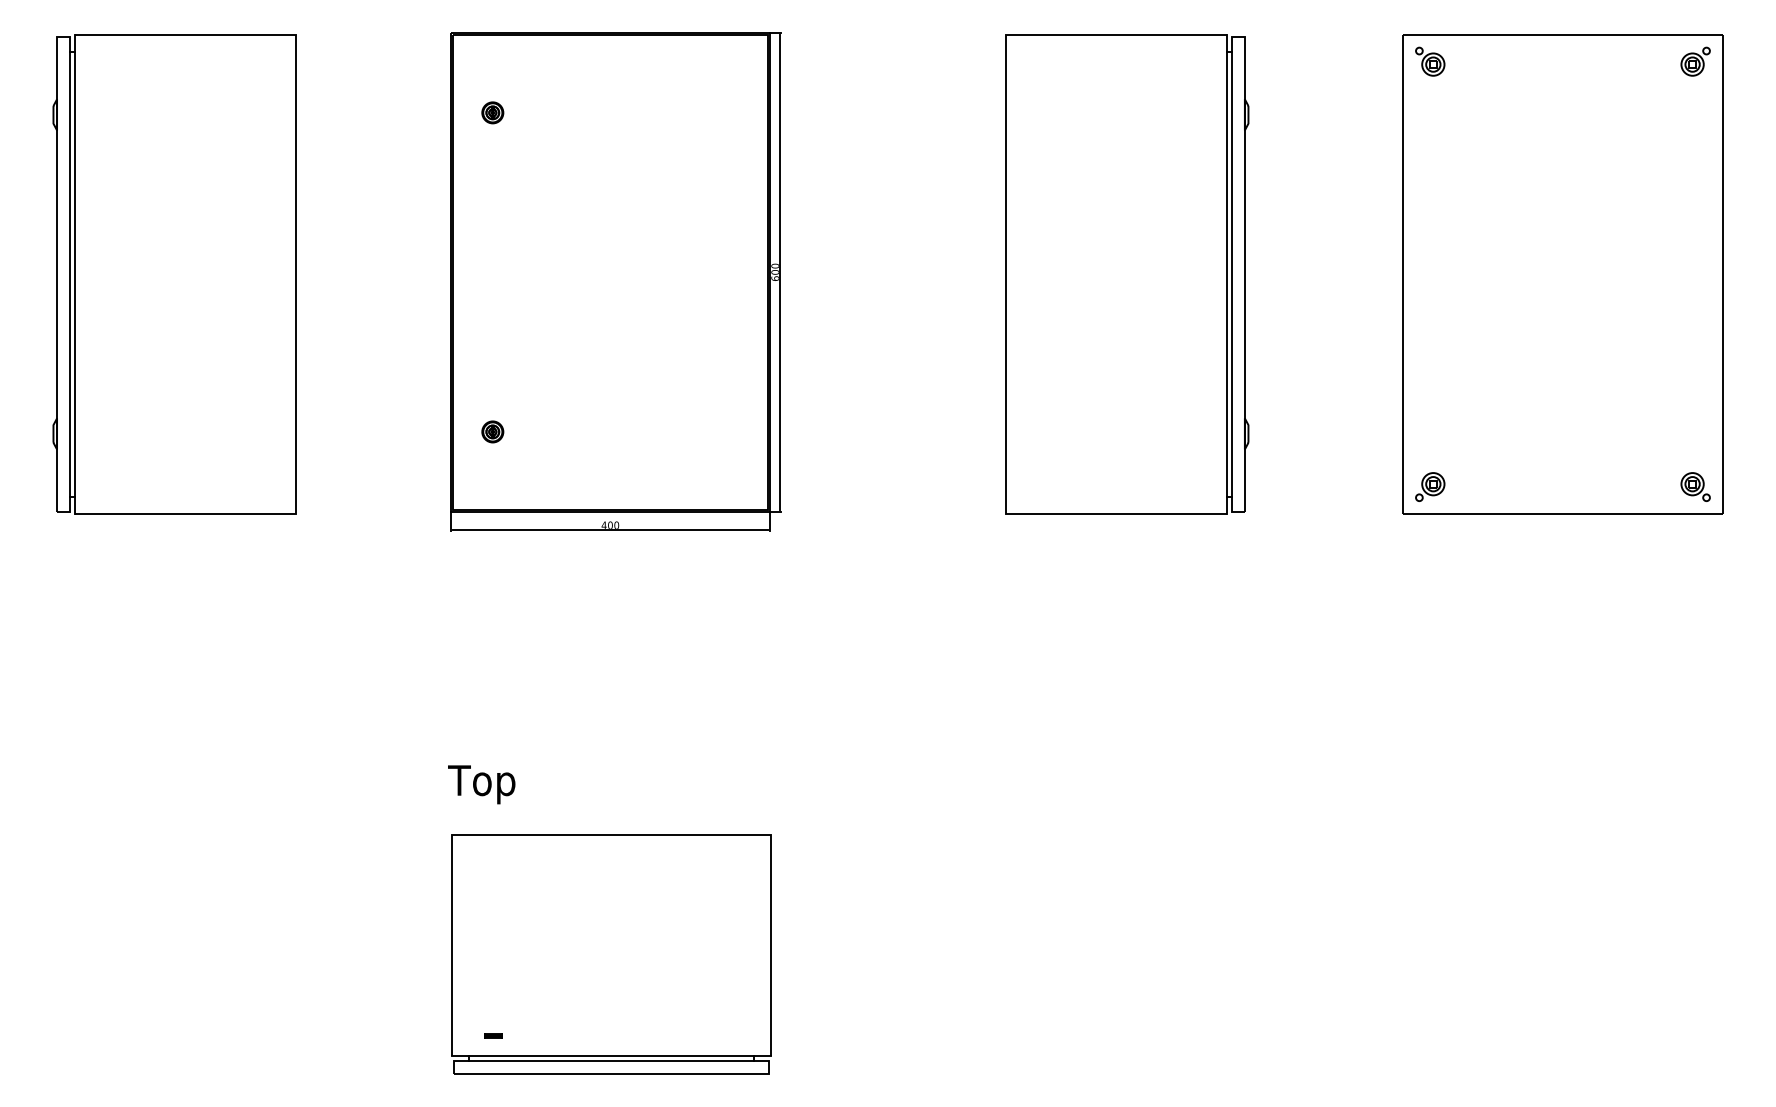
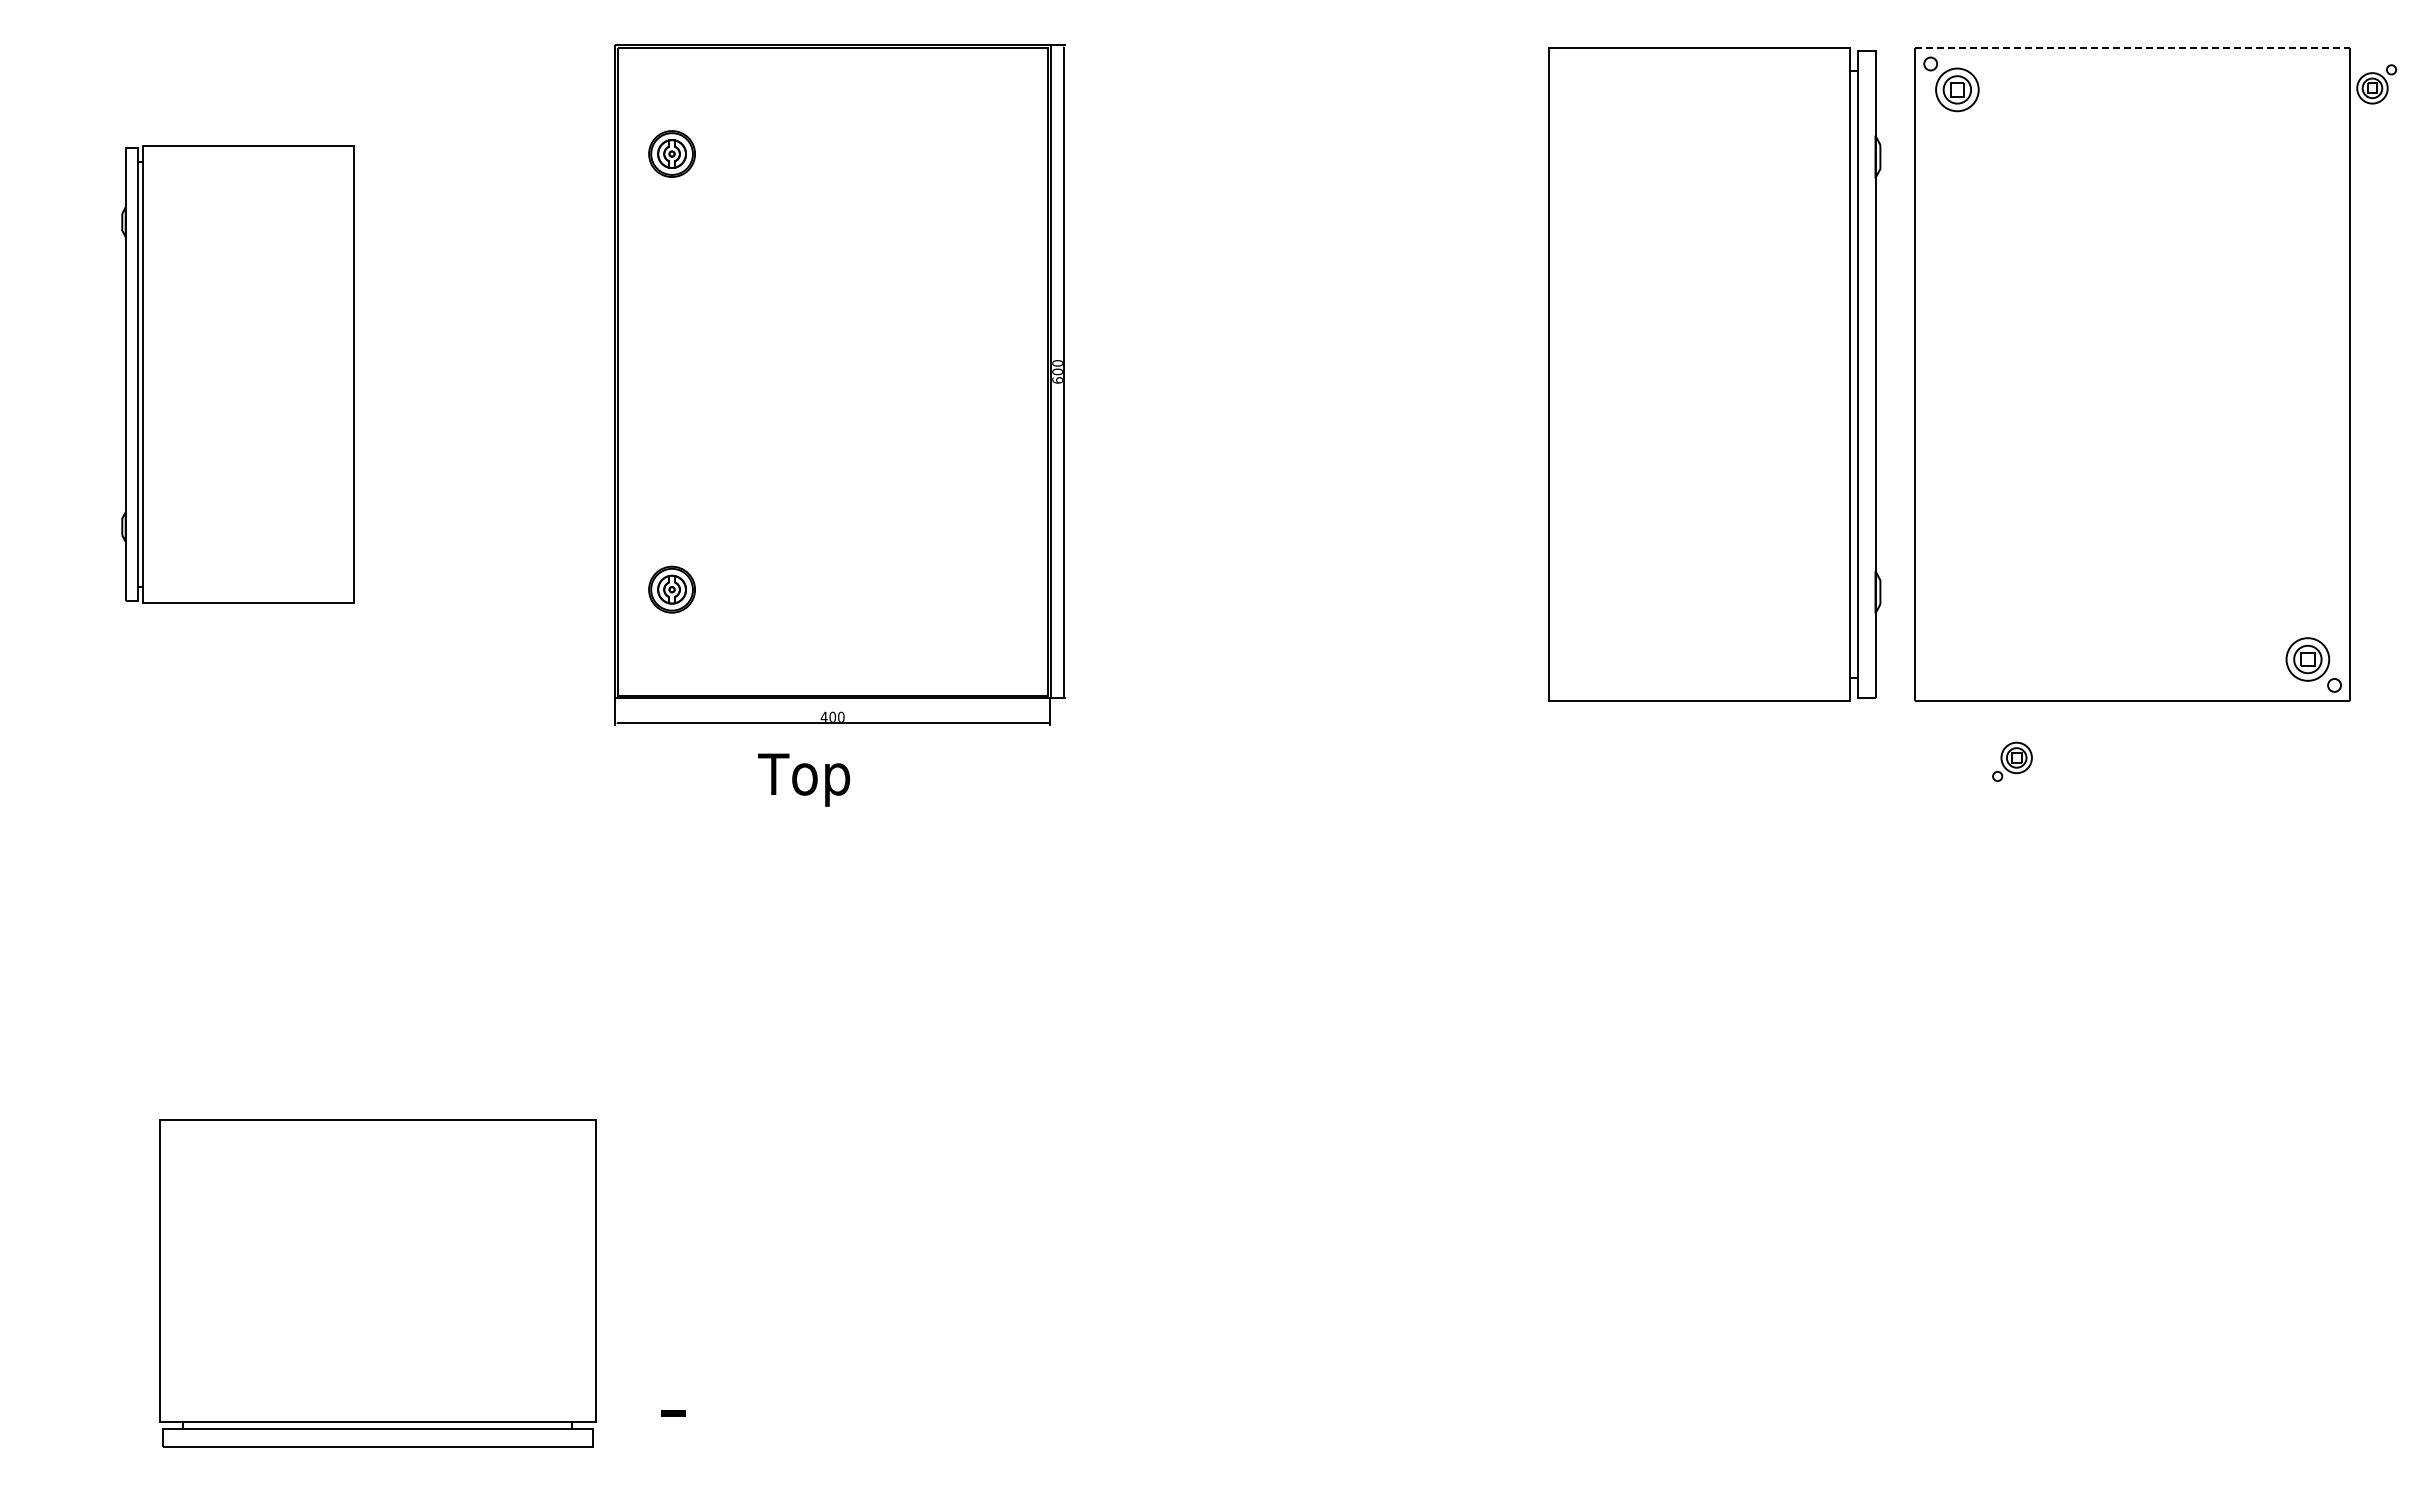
line: (1562, 35) -> (2132, 48), solid -> dashed
part: (1430, 61) -> (1951, 84), size x1.4
part: (1695, 61) -> (2376, 84), moved
part: (493, 113) -> (672, 154), size x1.6
part: (174, 274) -> (237, 374), size x0.7
part: (1126, 274) -> (1714, 374), moved
part: (493, 431) -> (672, 589), size x1.6
part: (1430, 486) -> (2012, 761), moved
part: (1695, 486) -> (2313, 664), size x1.4
text: (482, 784) -> (804, 779), moved
part: (611, 954) -> (377, 1283), moved

